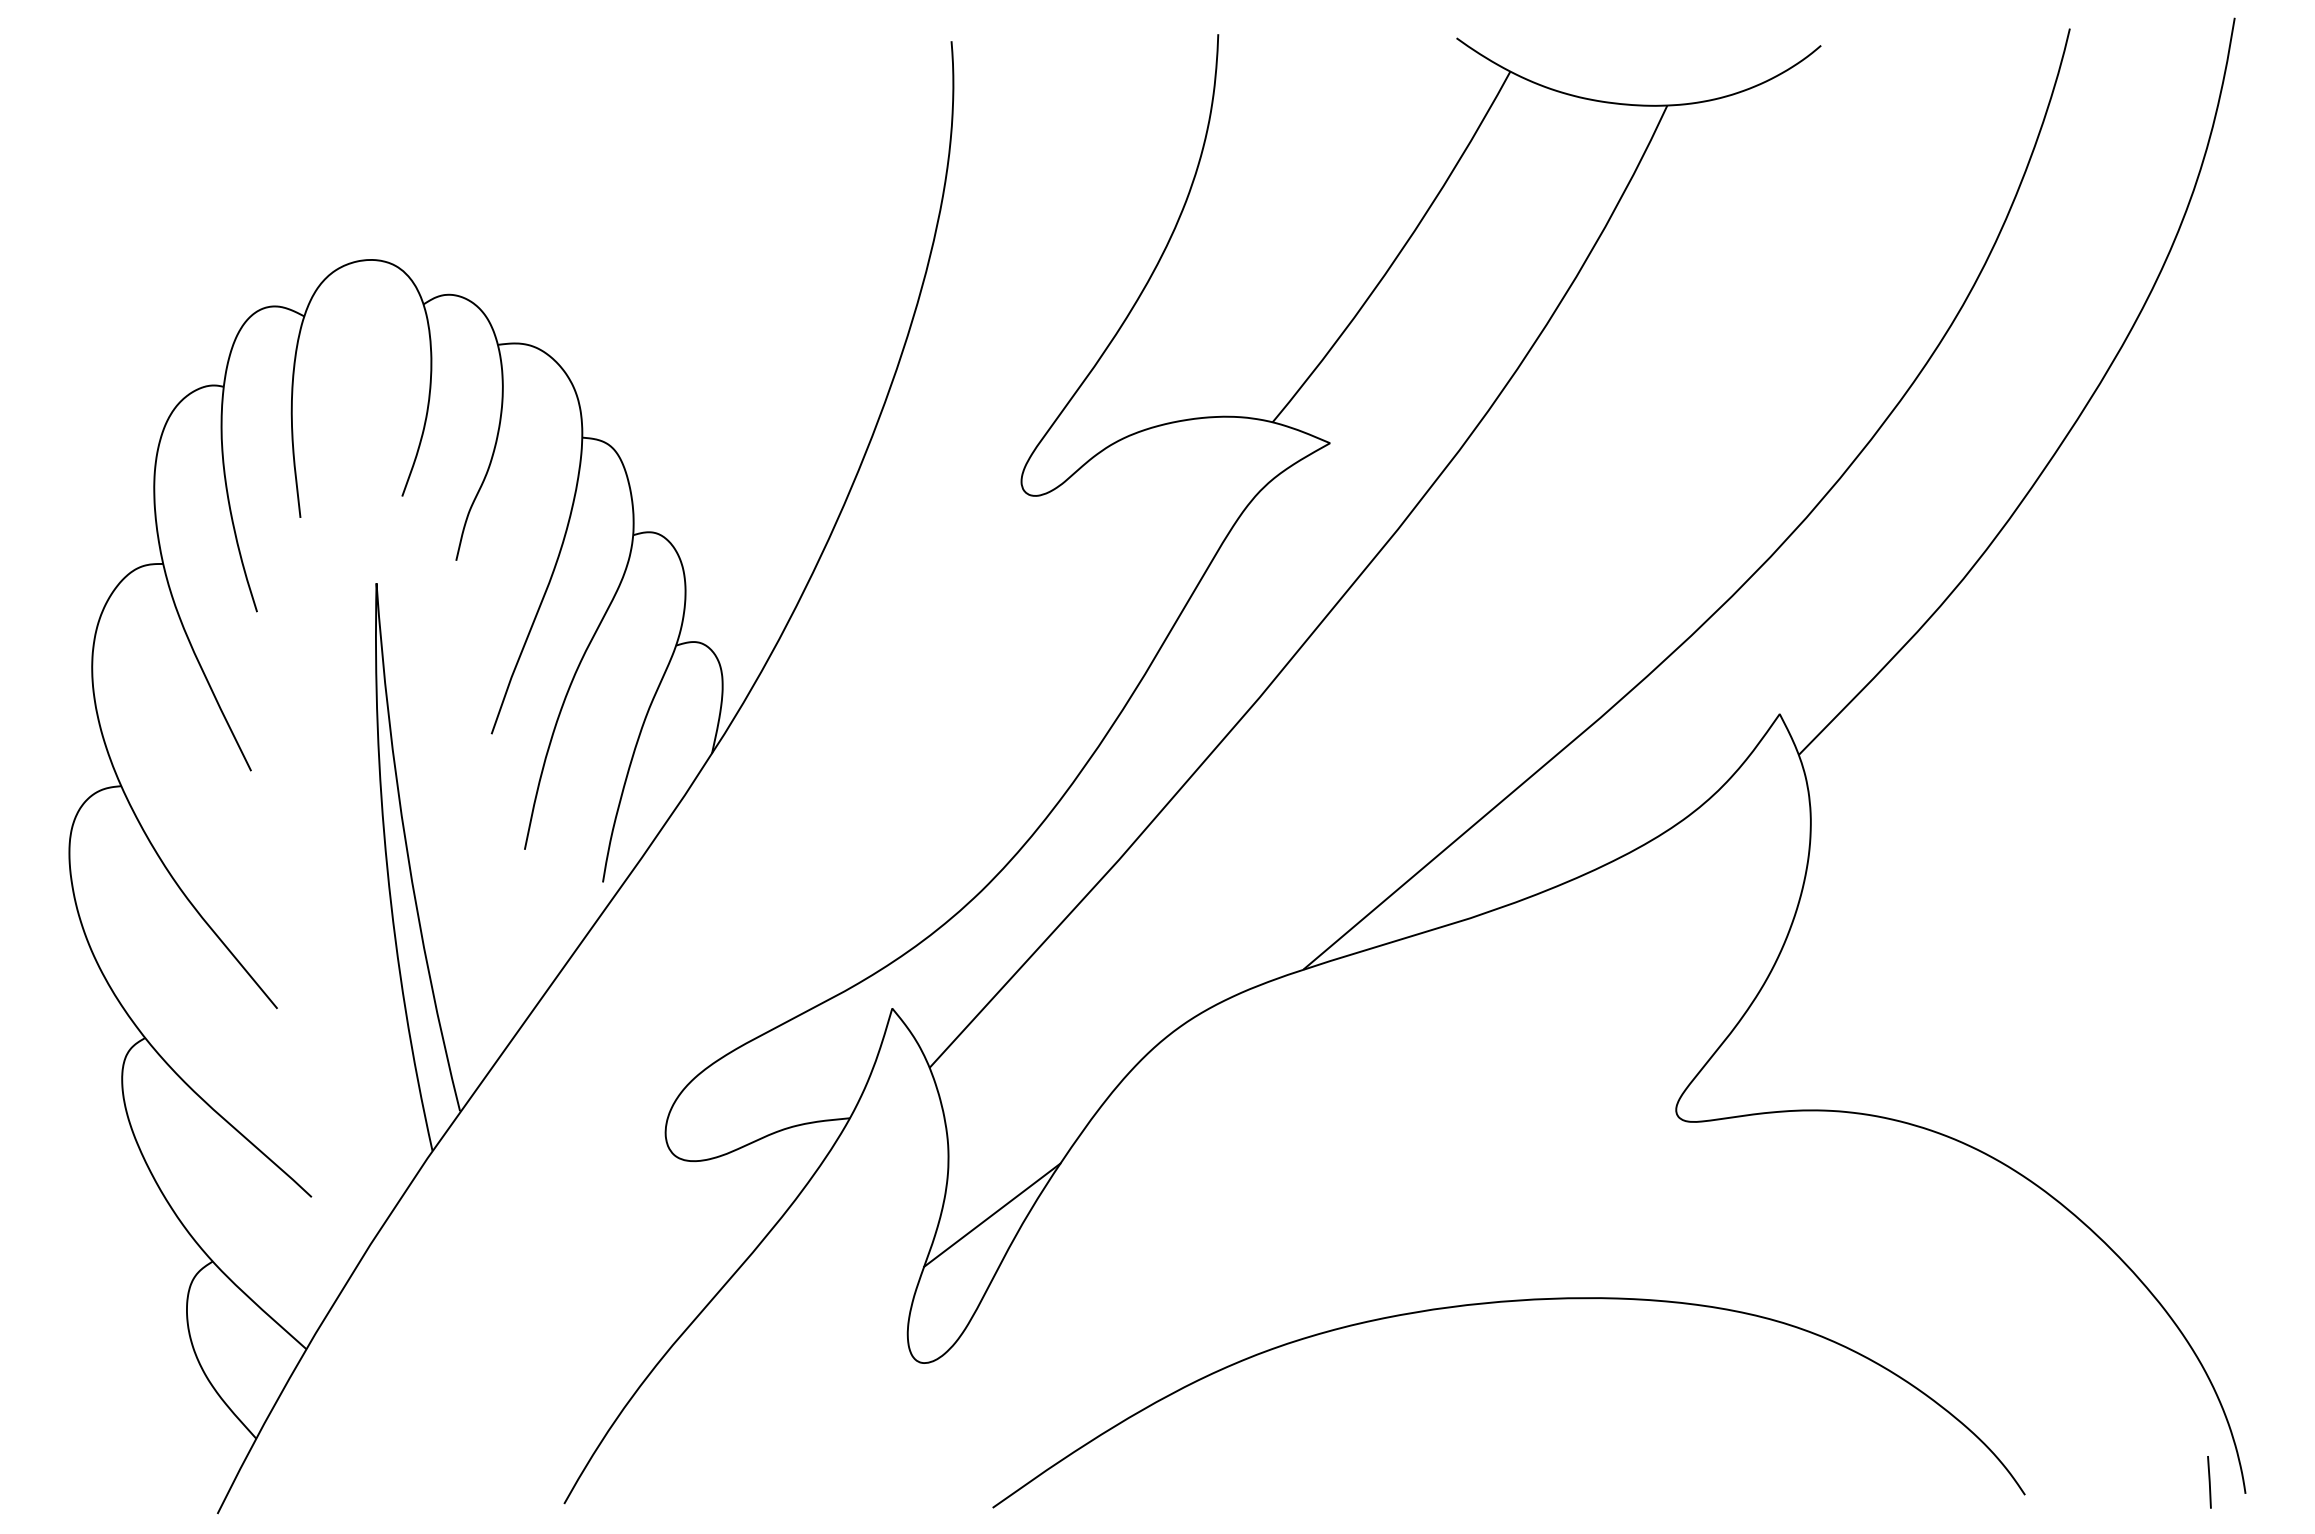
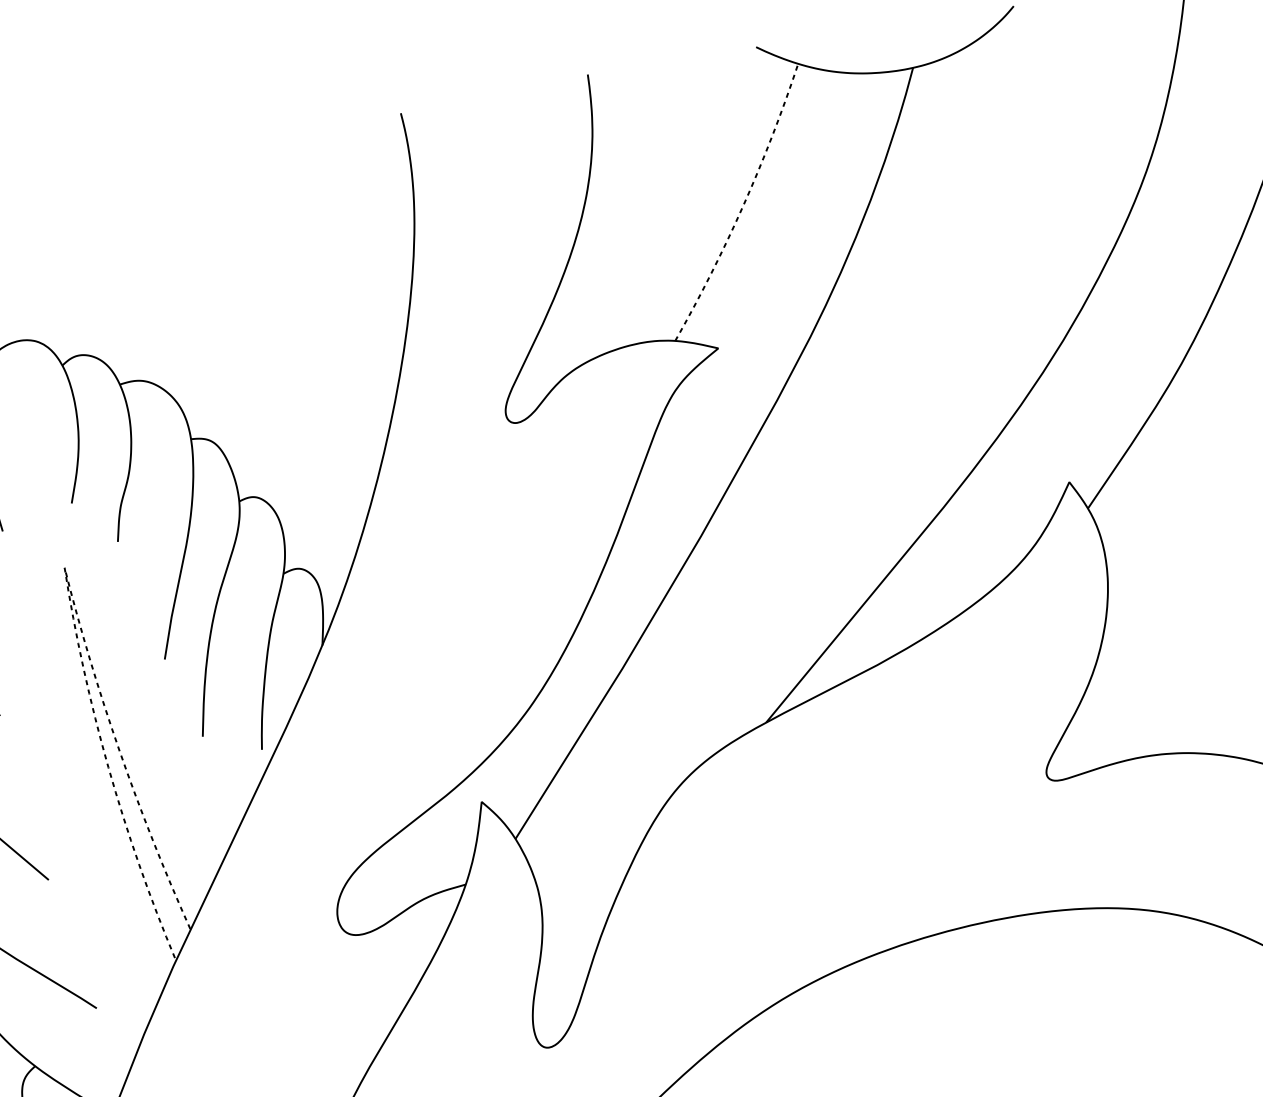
arc: (1400, 252) -> (743, 205), solid -> dashed
line: (376, 607) -> (67, 584), solid -> dashed
line: (992, 1214) -> (578, 934), removed

